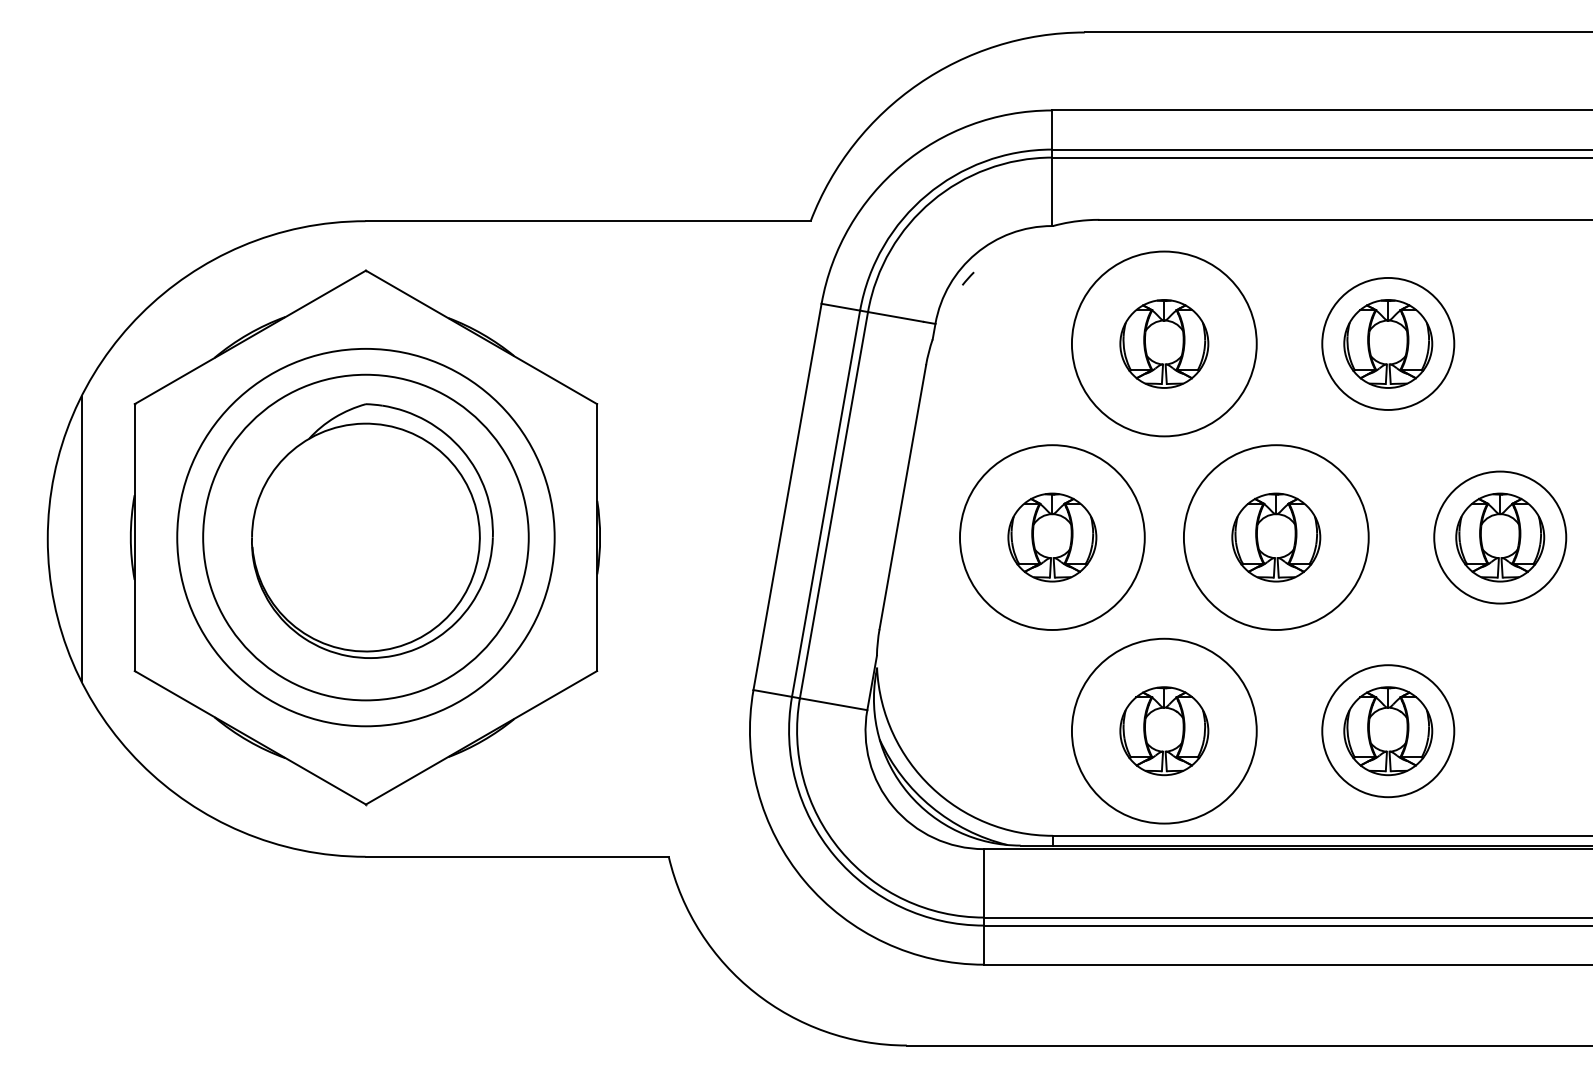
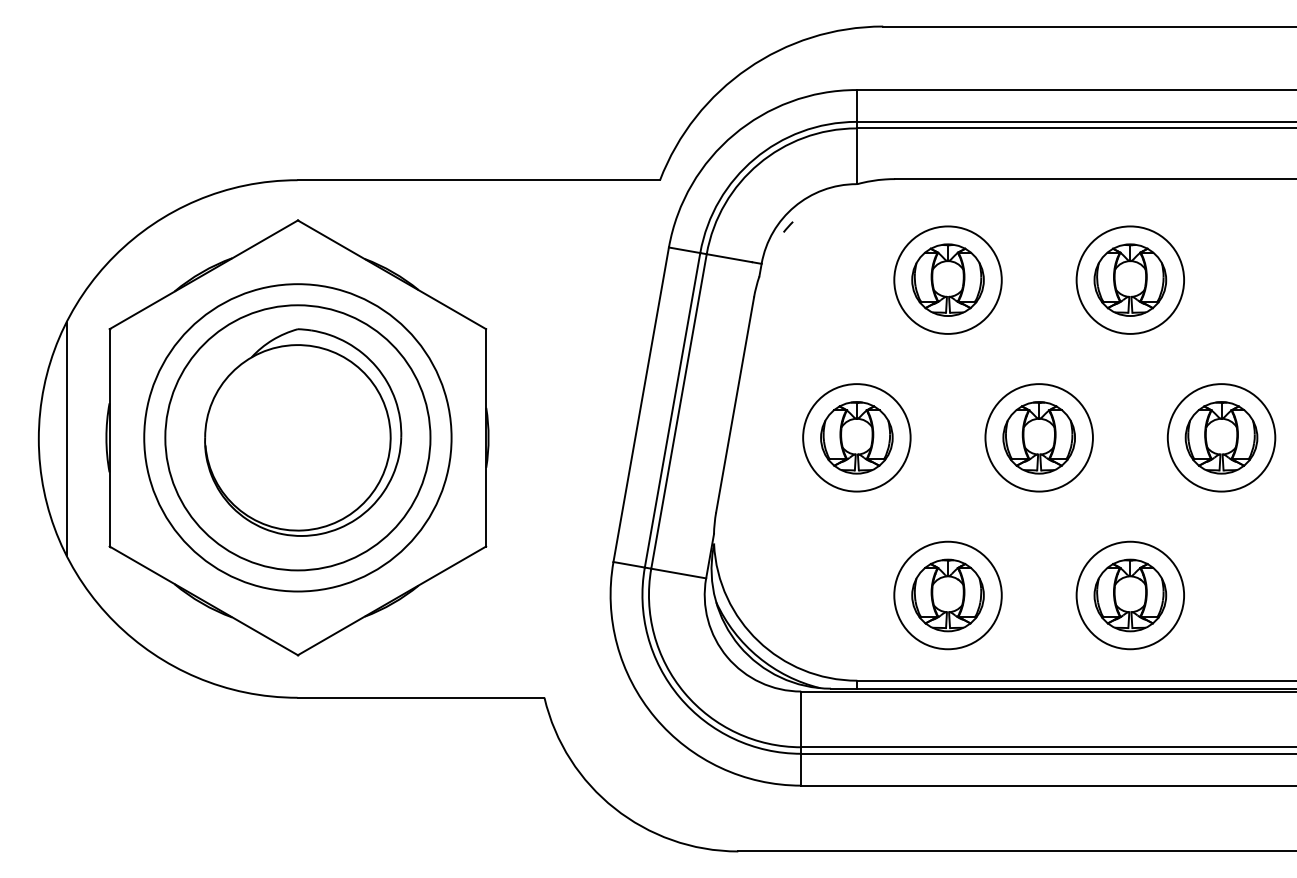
circle: (1164, 343) -> (948, 279), size x0.71
circle: (1052, 537) -> (856, 437), size x0.71
circle: (1276, 537) -> (1039, 437), size x0.71
circle: (1164, 731) -> (948, 595), size x0.71

